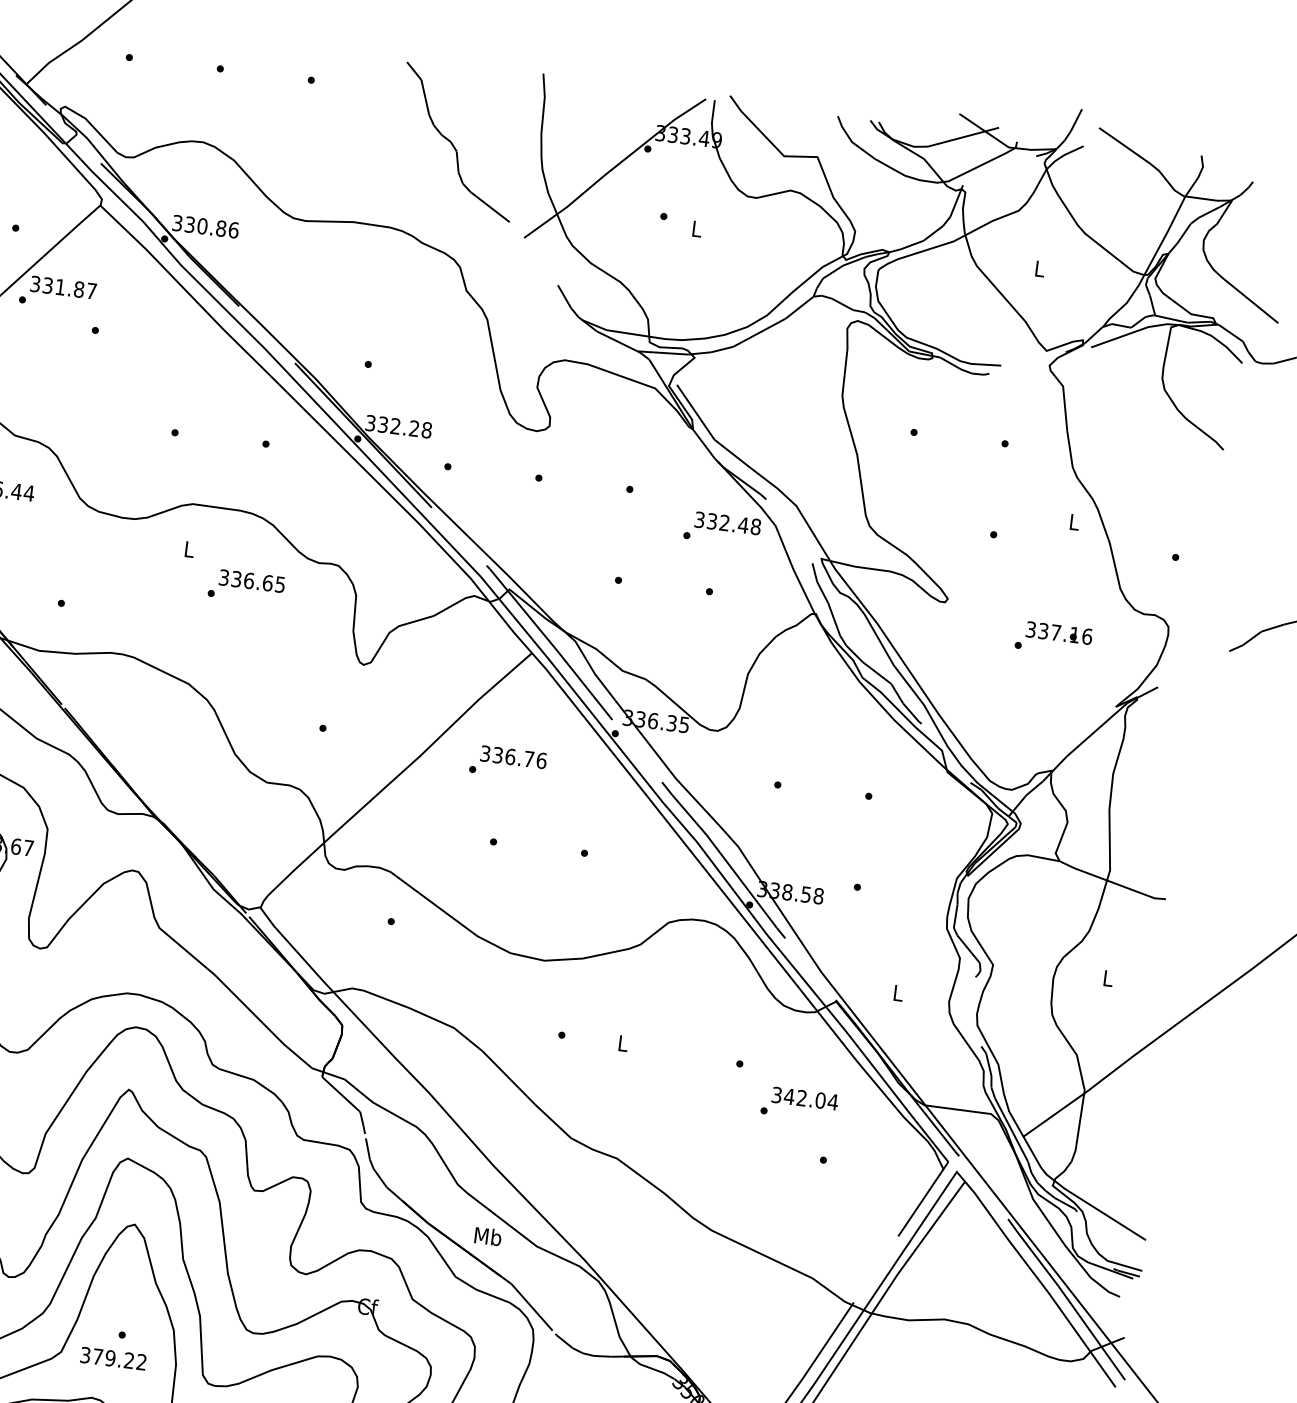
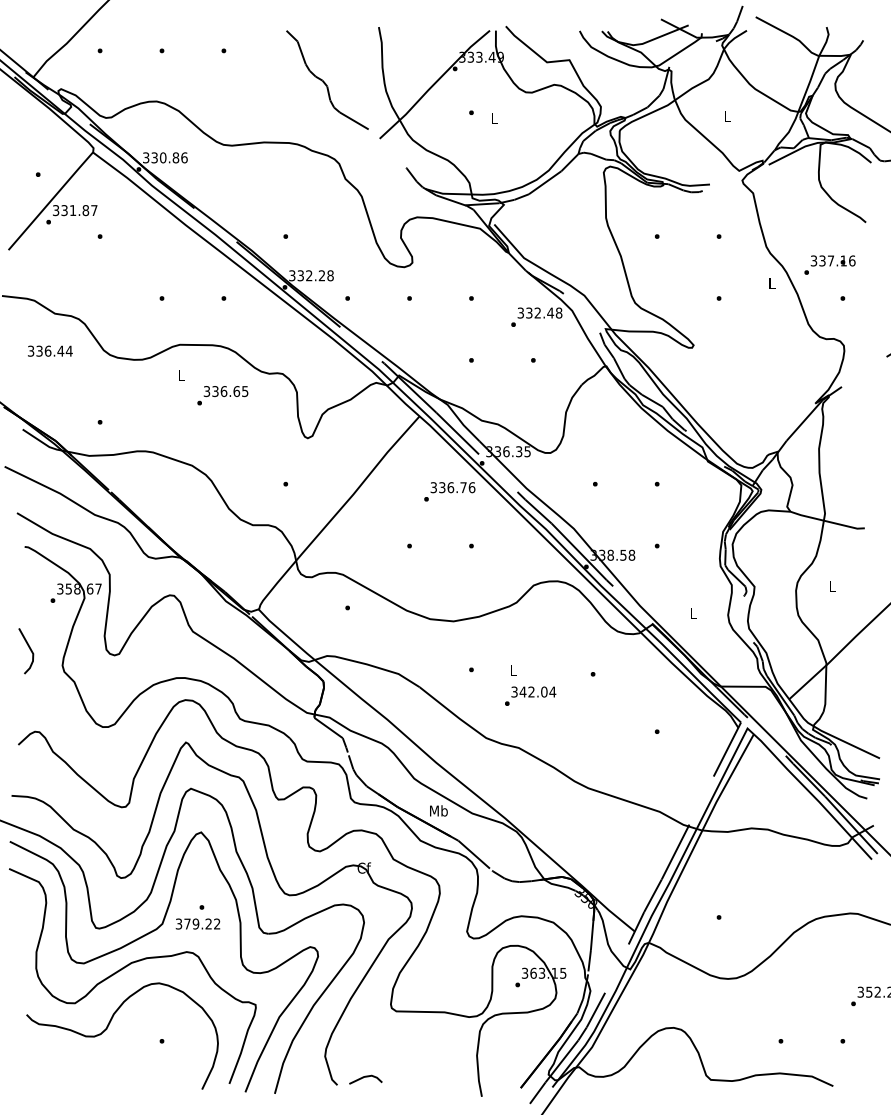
text: (1053, 637) -> (829, 264), moved
text: (507, 762) -> (449, 491), moved
text: (799, 1103) -> (530, 695), moved

